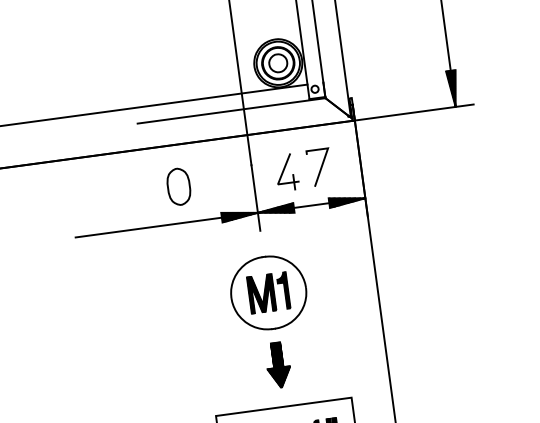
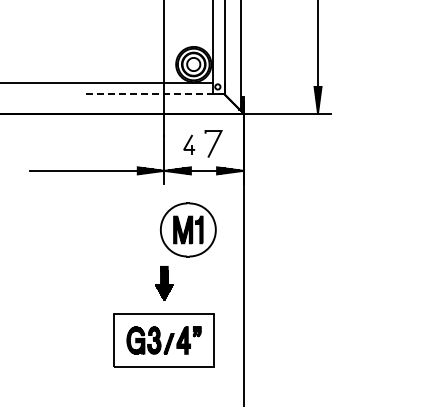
line: (231, 110) -> (155, 94), solid -> dashed
part: (287, 172) -> (189, 144), size x0.7
part: (178, 187) -> (109, 144), removed
part: (268, 292) -> (188, 229), moved

